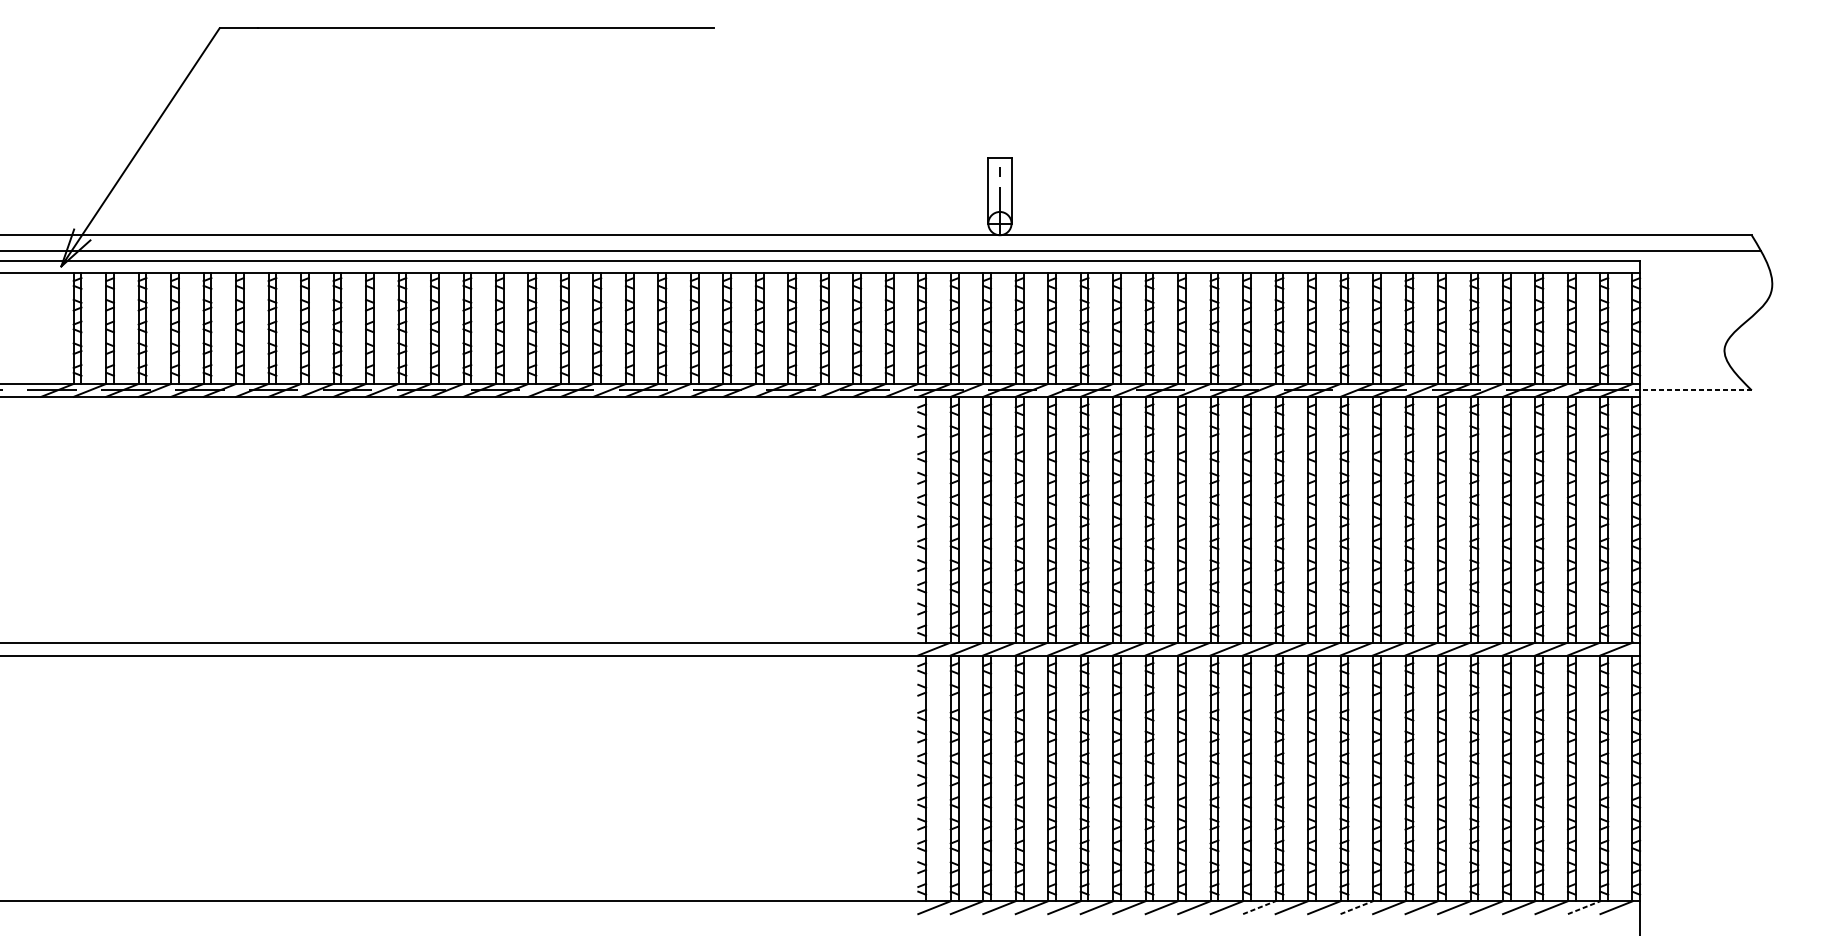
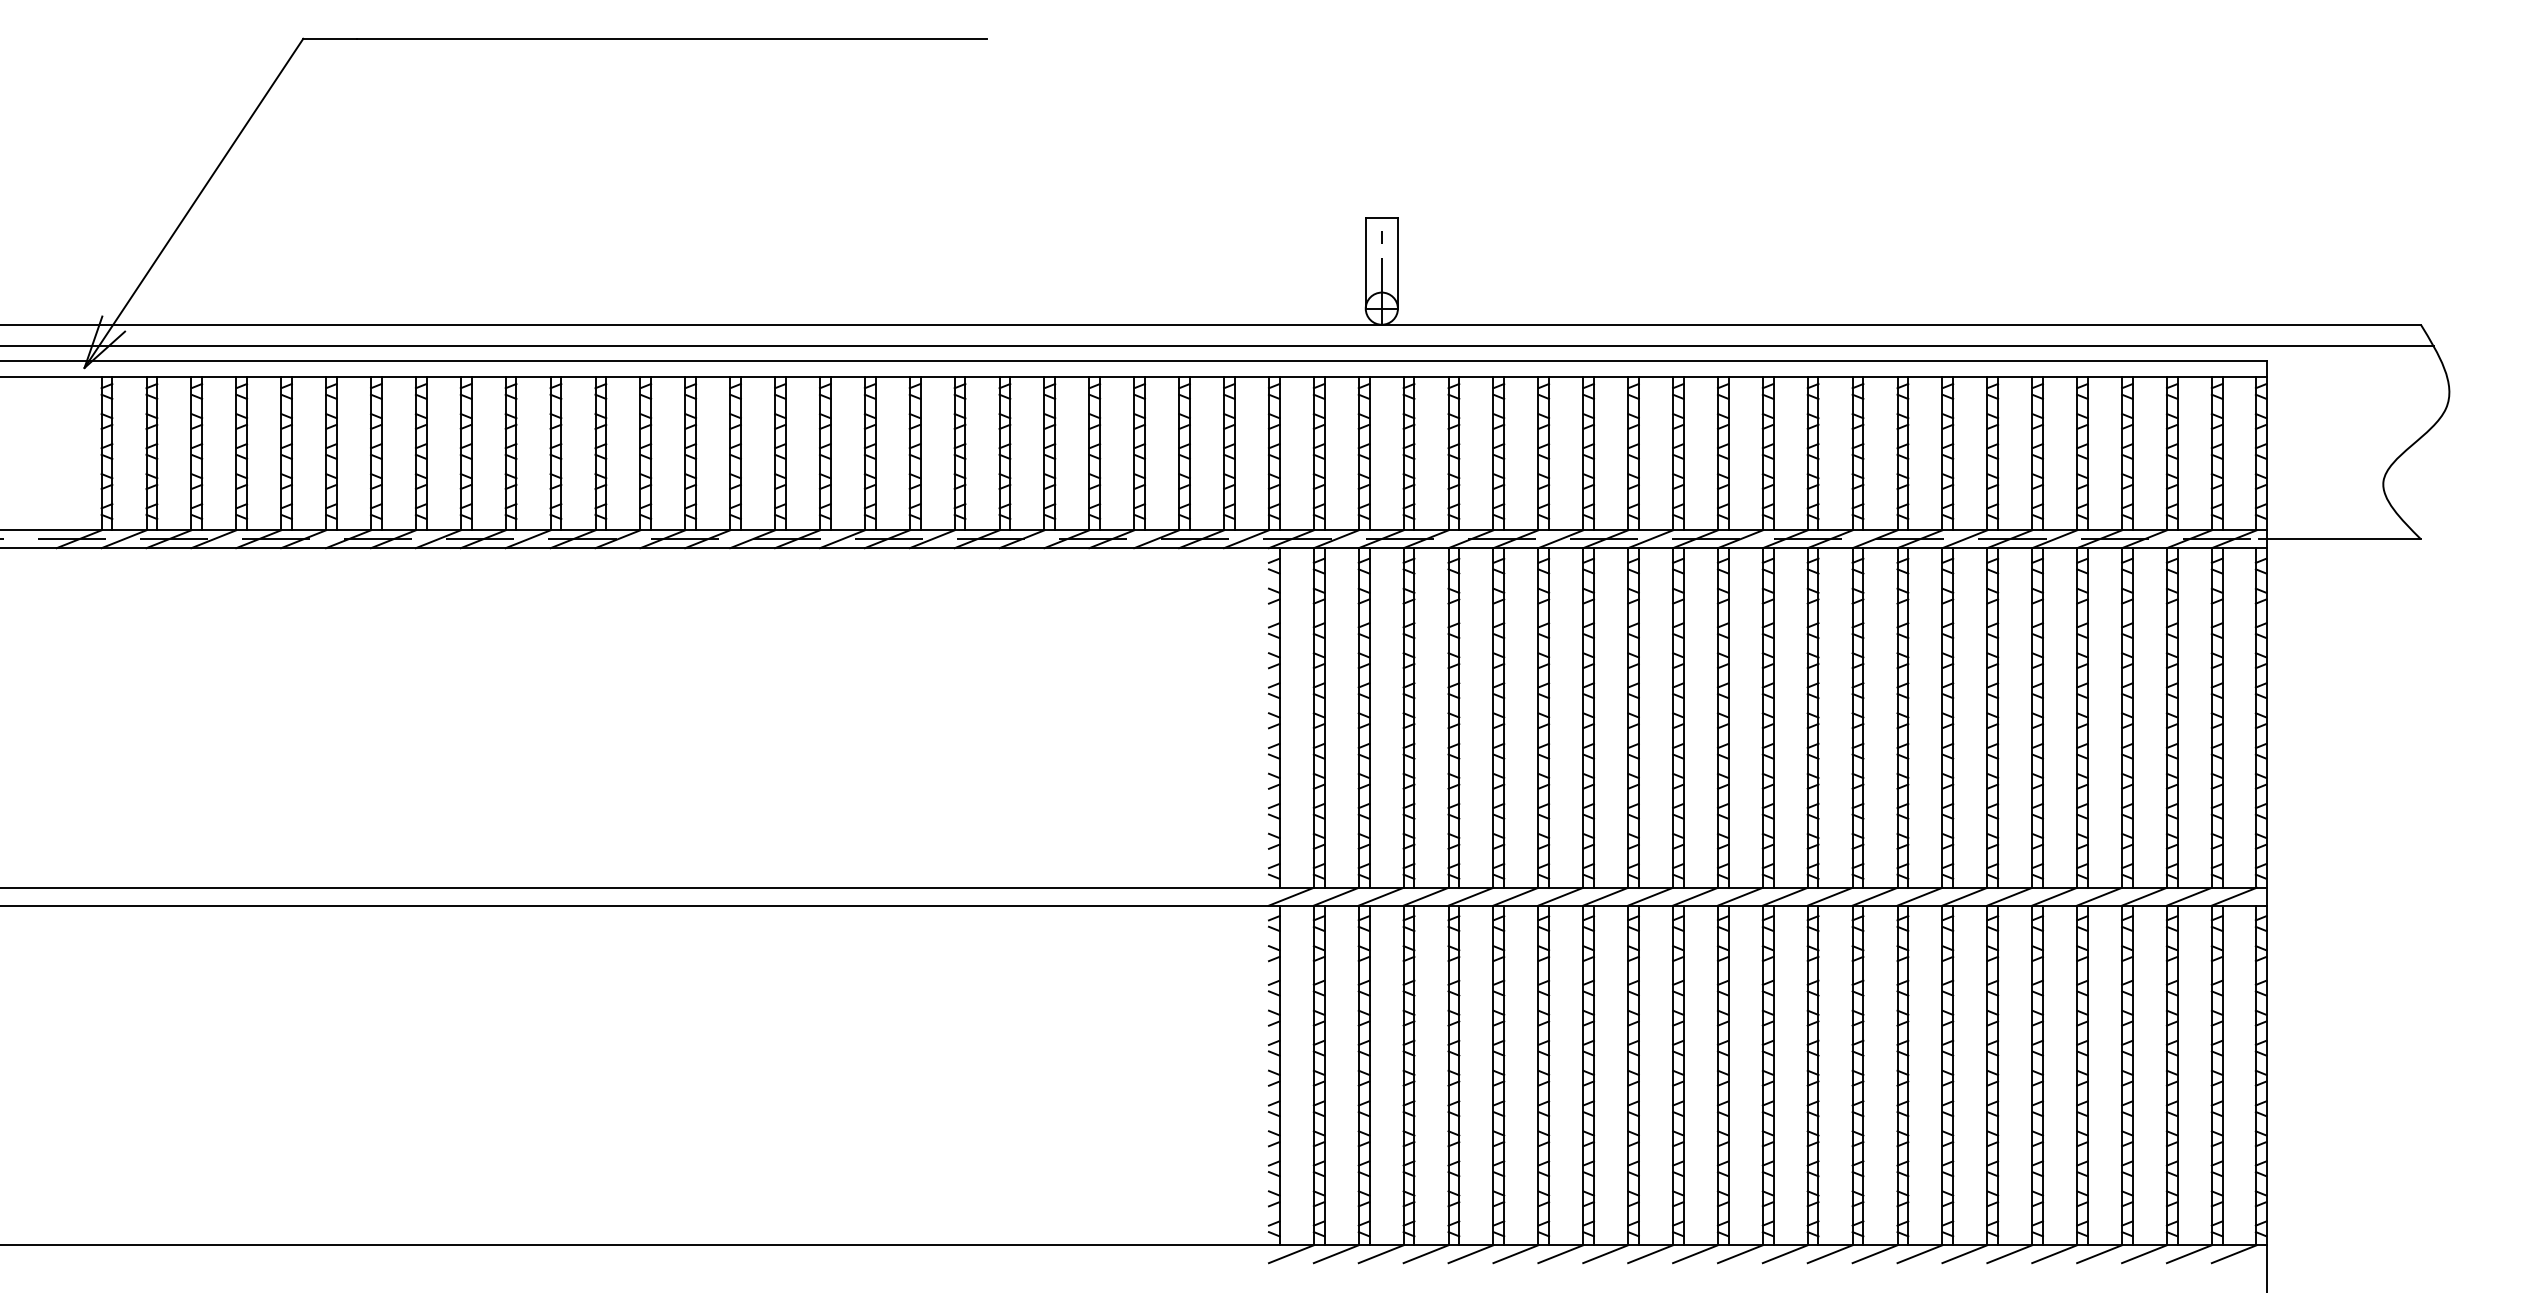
line: (1693, 390) -> (2340, 539), dashed -> solid
line: (1259, 907) -> (1740, 1254), dashed -> solid
line: (1357, 907) -> (1875, 1254), dashed -> solid
line: (1584, 907) -> (2189, 1254), dashed -> solid

